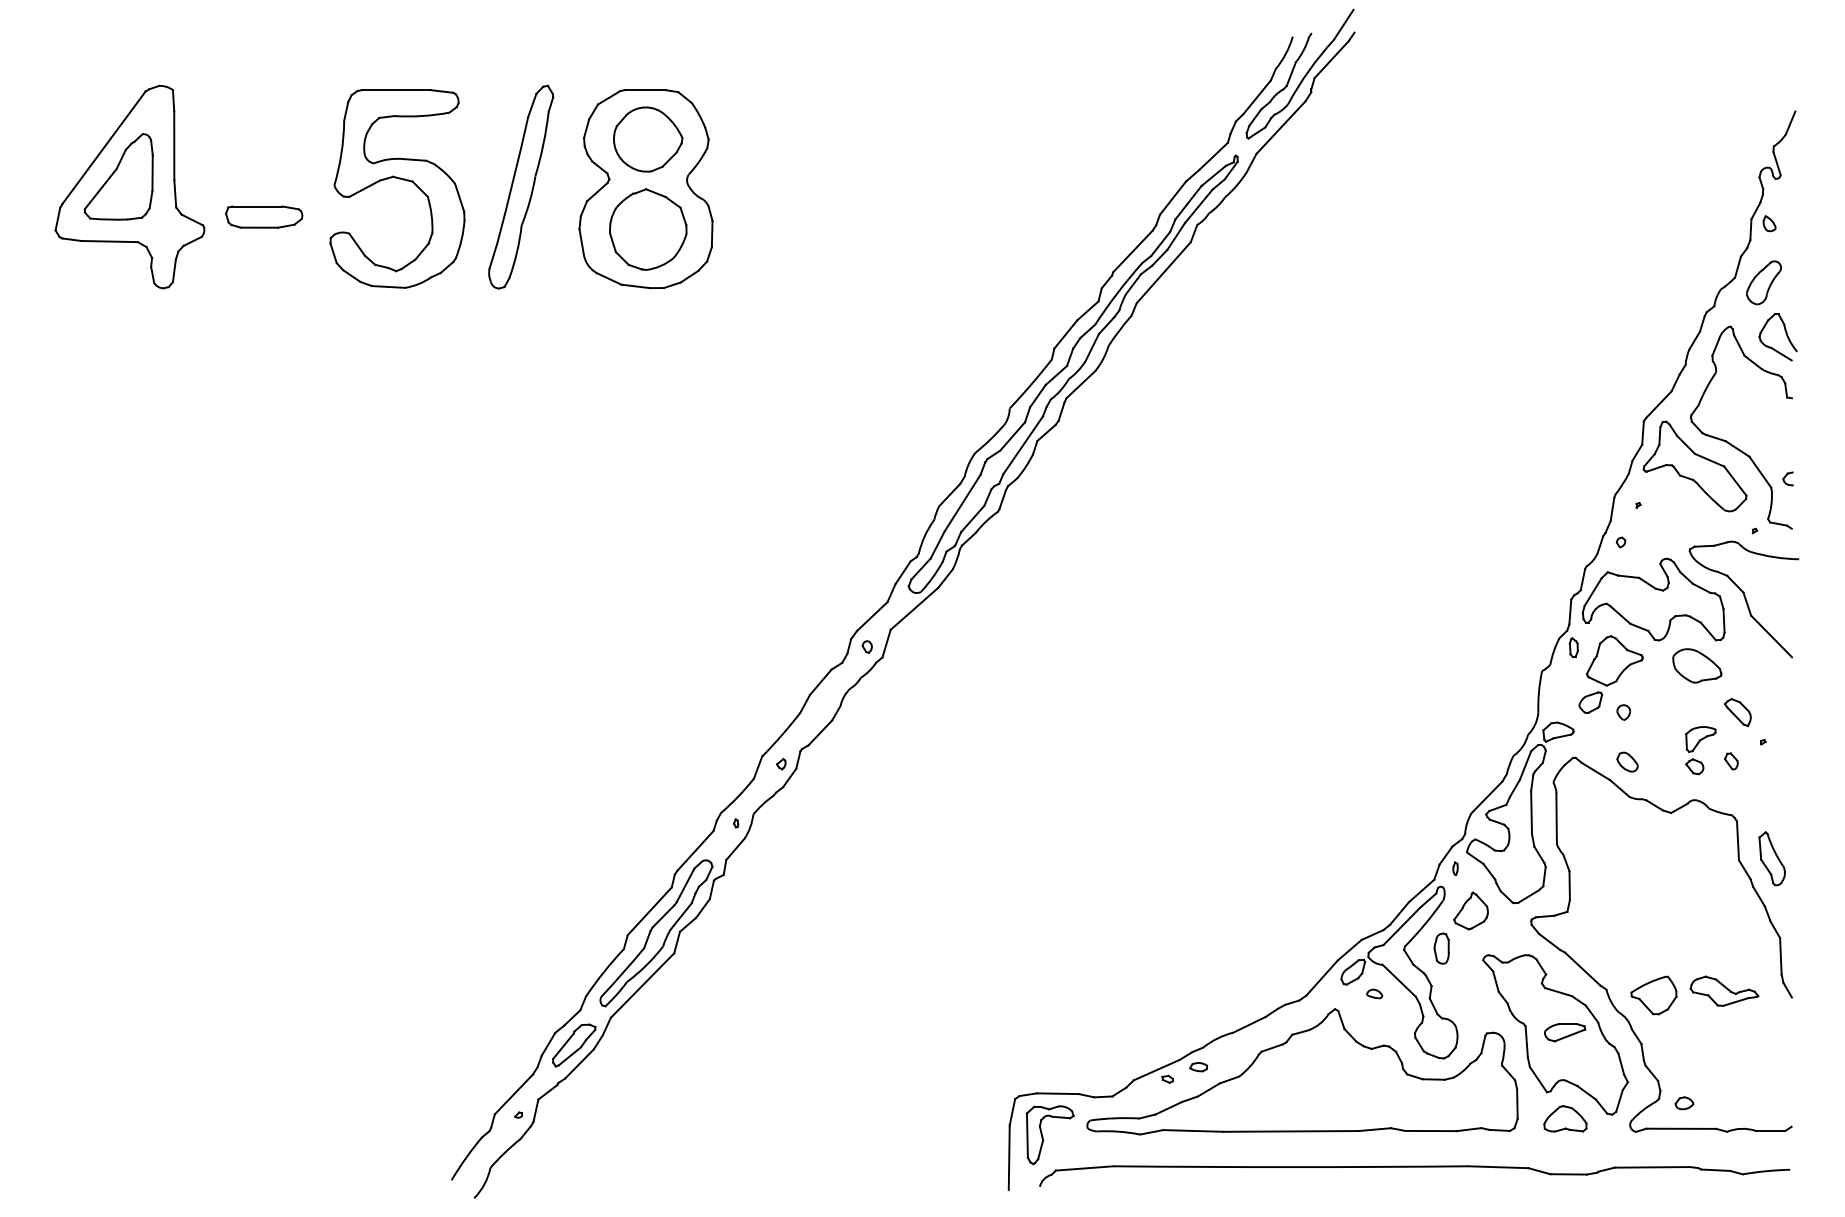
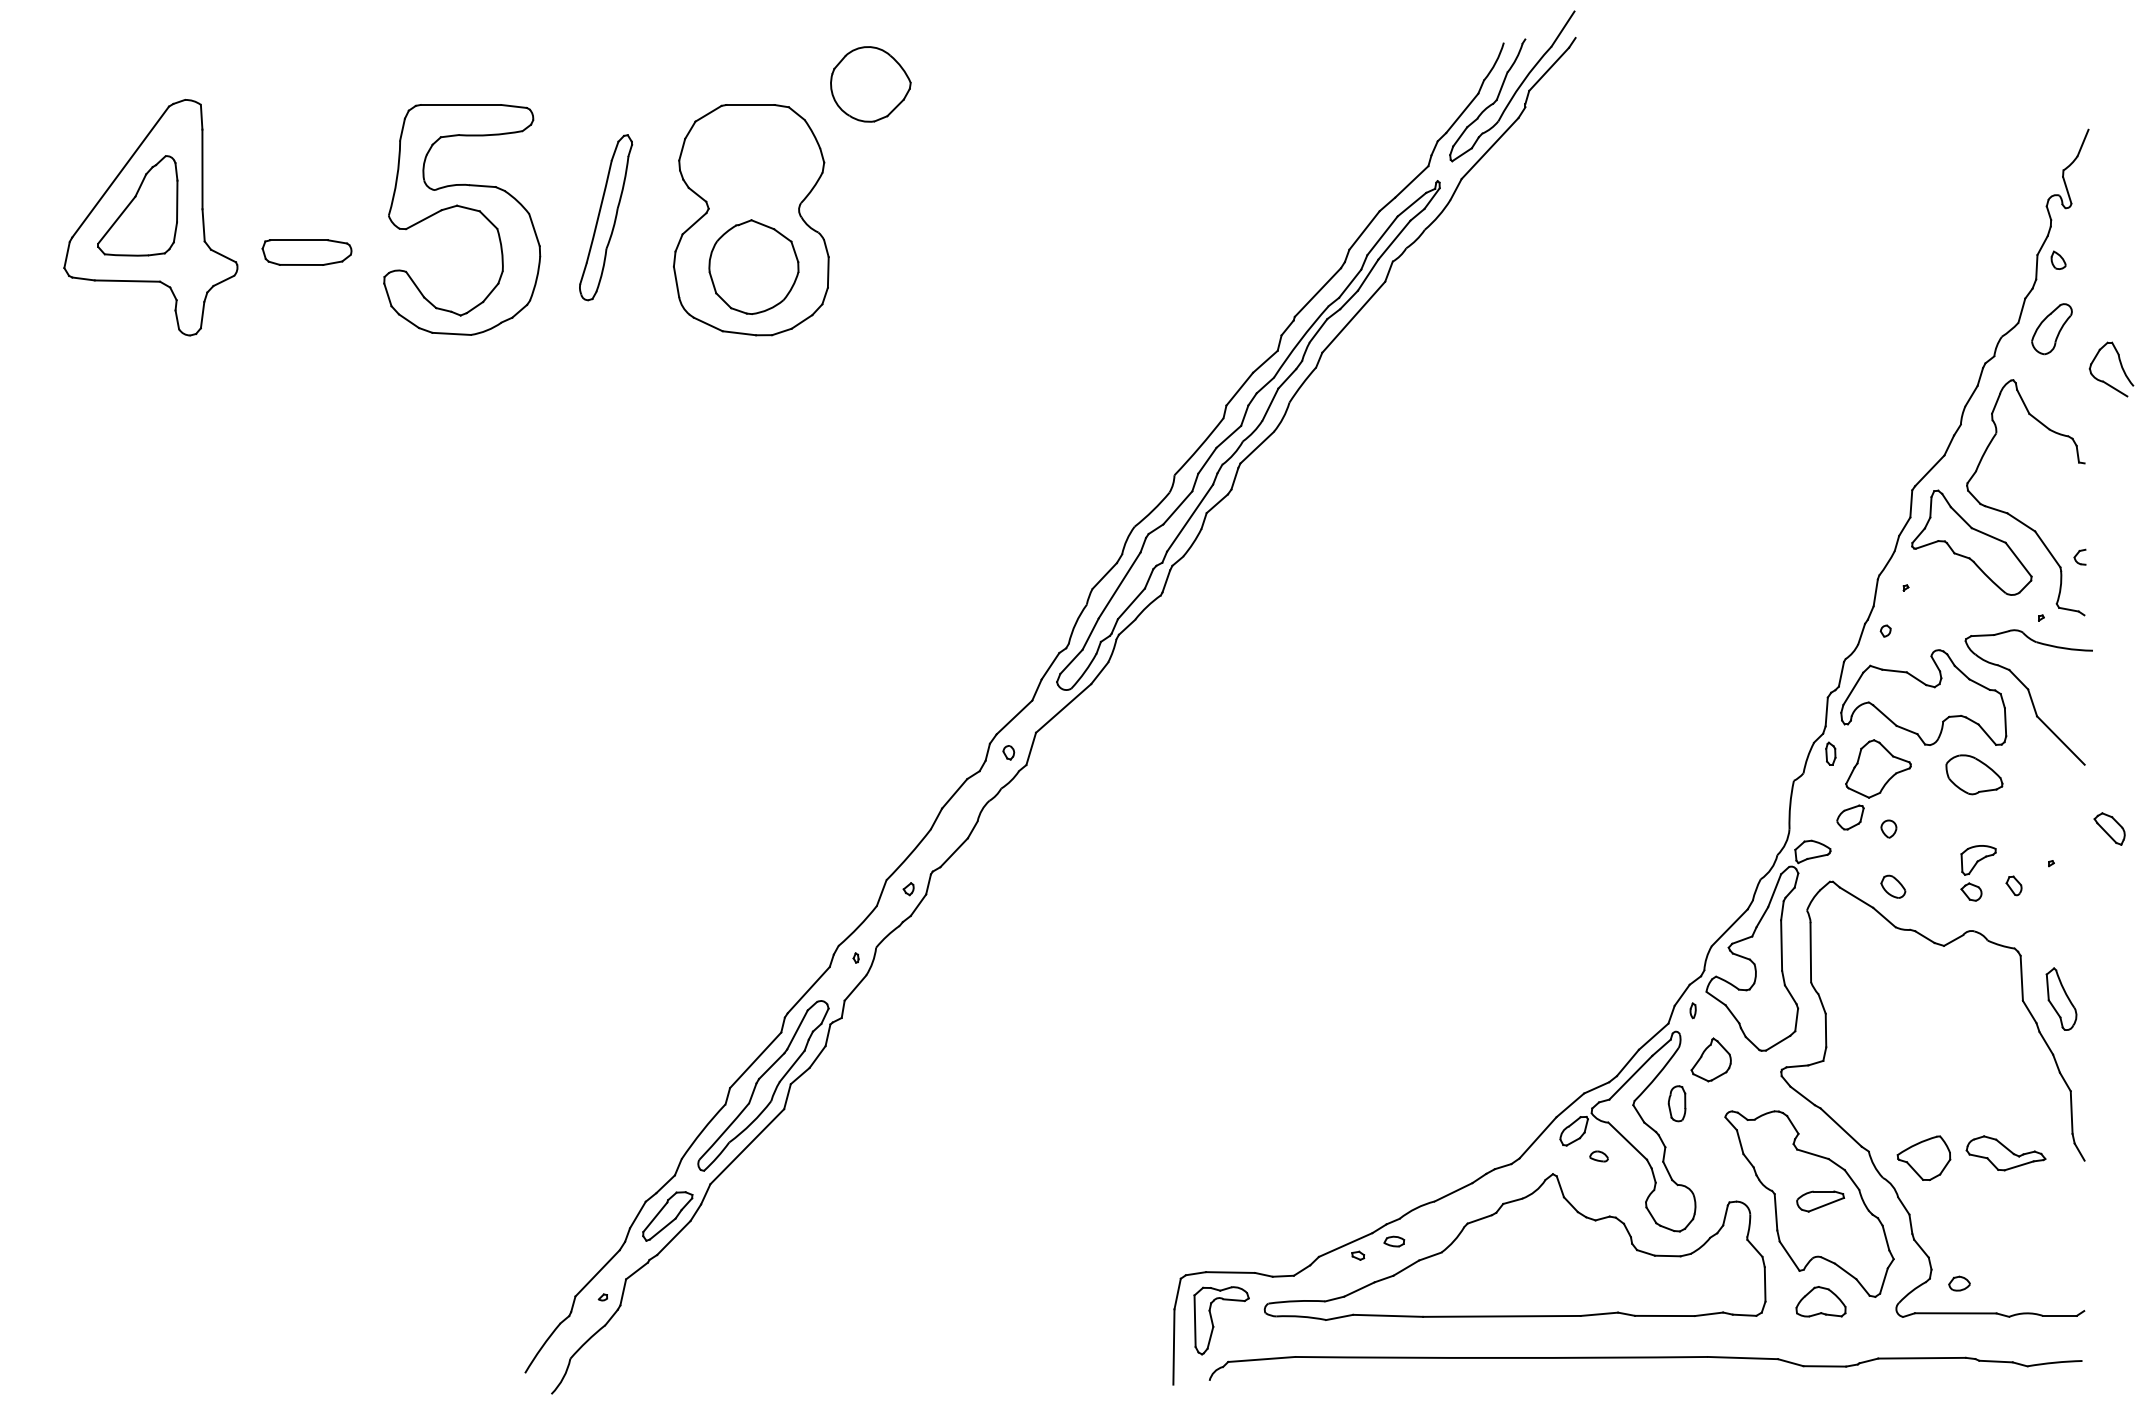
part: (647, 139) -> (870, 84), moved
part: (520, 186) -> (605, 217), size x0.7
part: (1785, 333) -> (2120, 365), moved
part: (1737, 712) -> (2109, 828), moved

